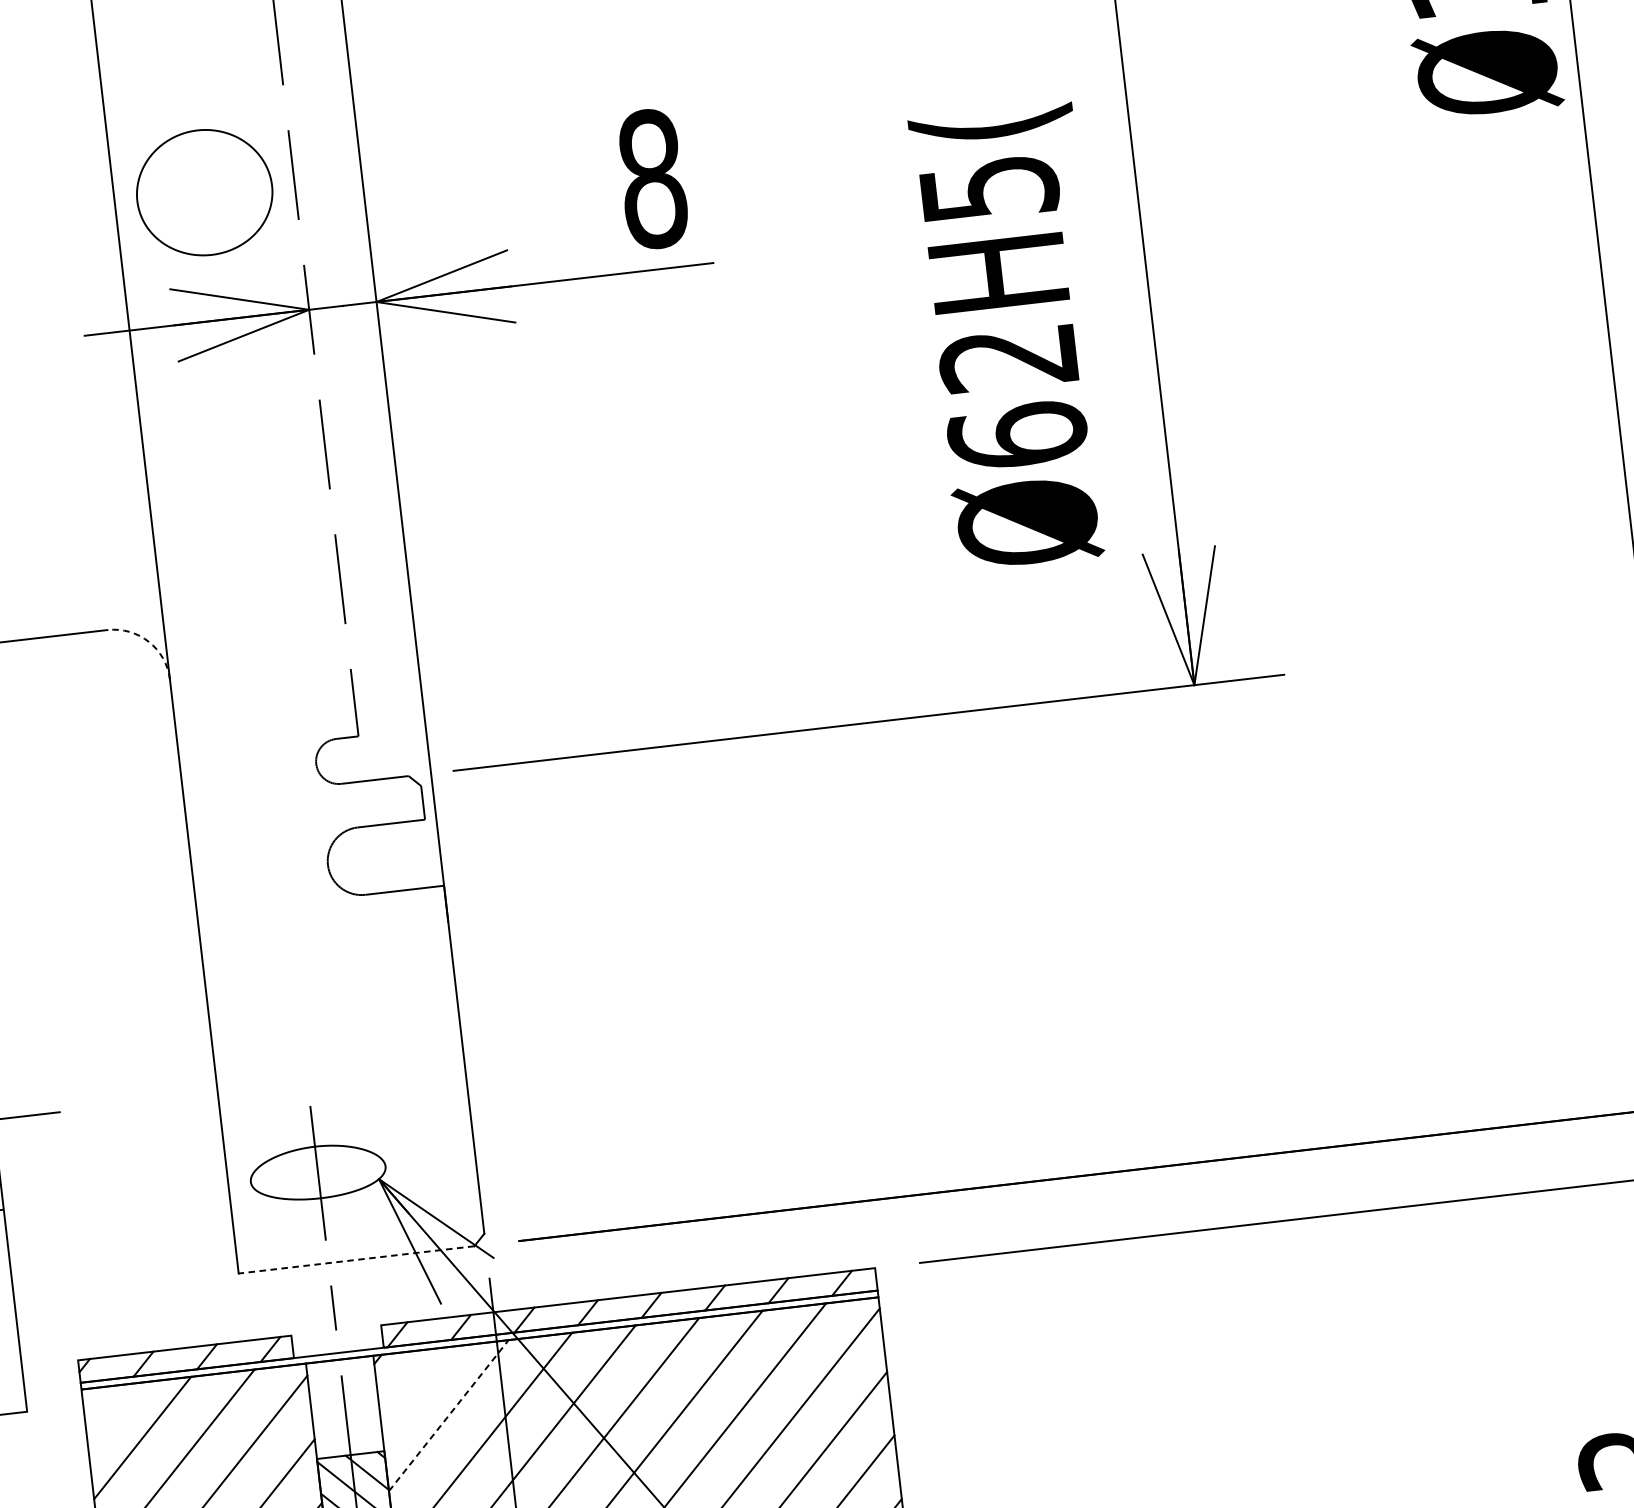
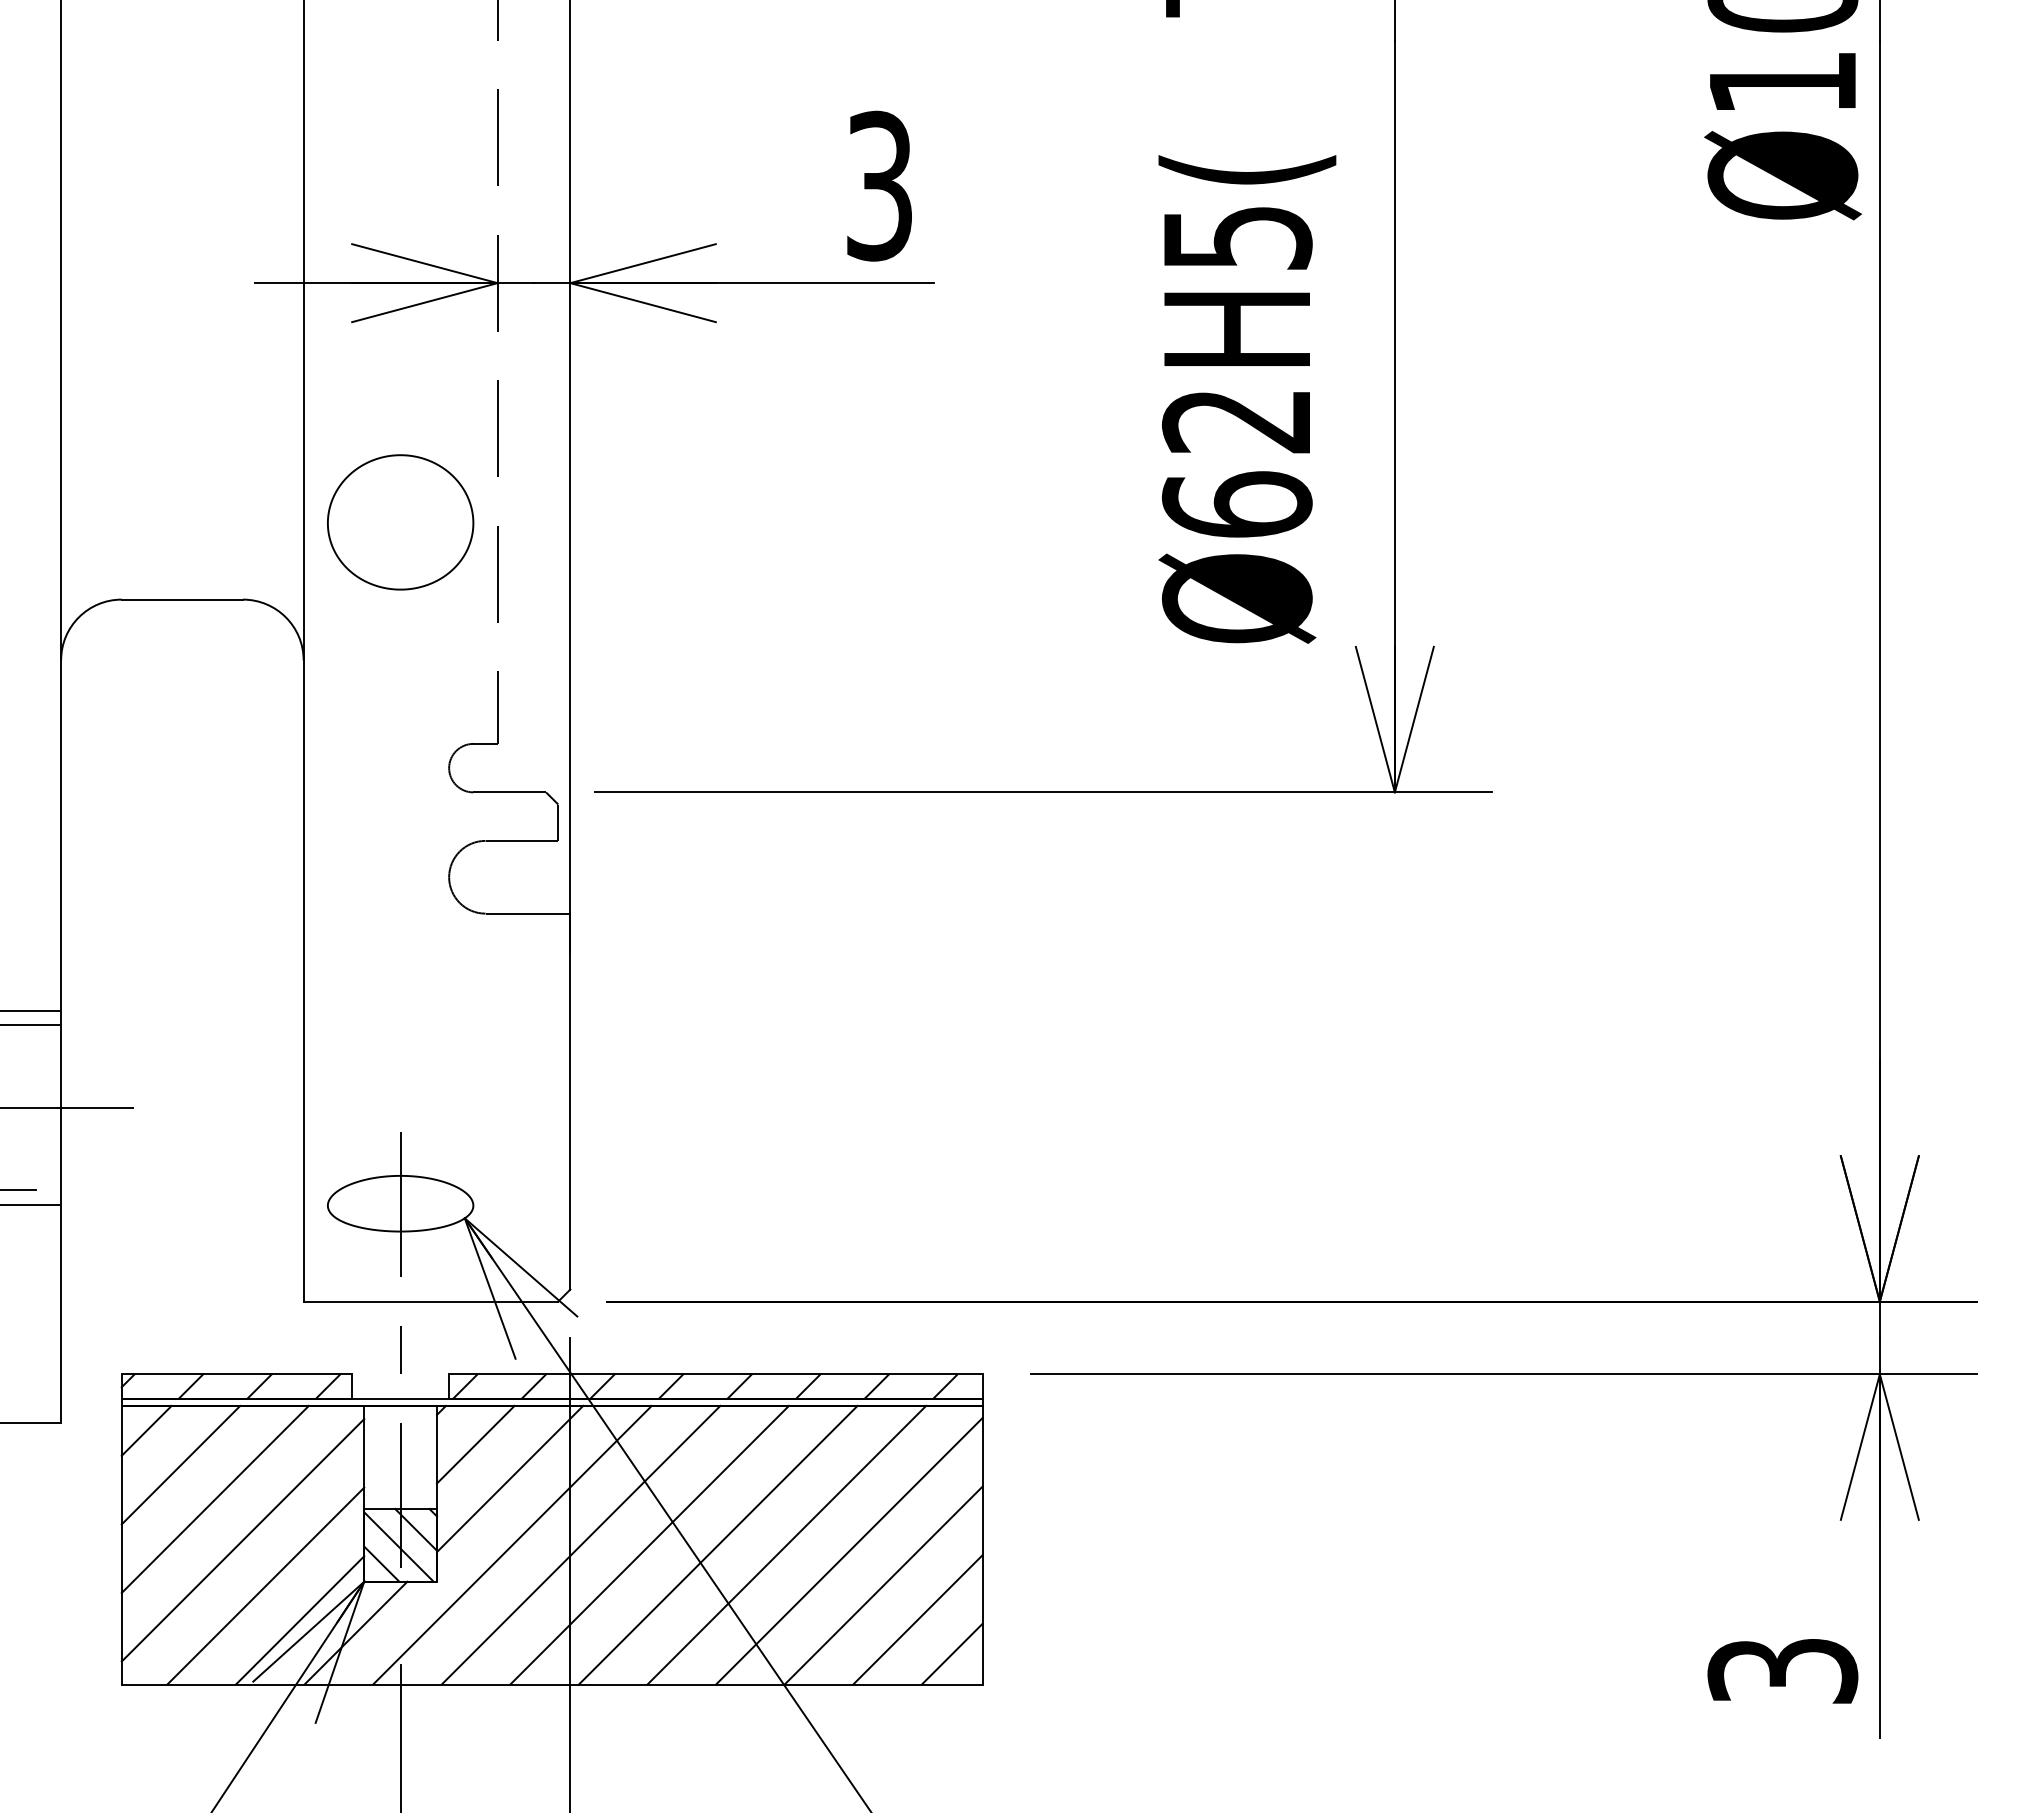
text: (652, 178) -> (879, 185), 8 -> 3
part: (204, 192) -> (400, 522), moved
arc: (148, 642) -> (285, 617), dashed -> solid
line: (356, 1259) -> (430, 1301), dashed -> solid
line: (413, 1387) -> (475, 1444), added
line: (107, 1409) -> (146, 1430), added
line: (449, 1415) -> (510, 1478), dashed -> solid

